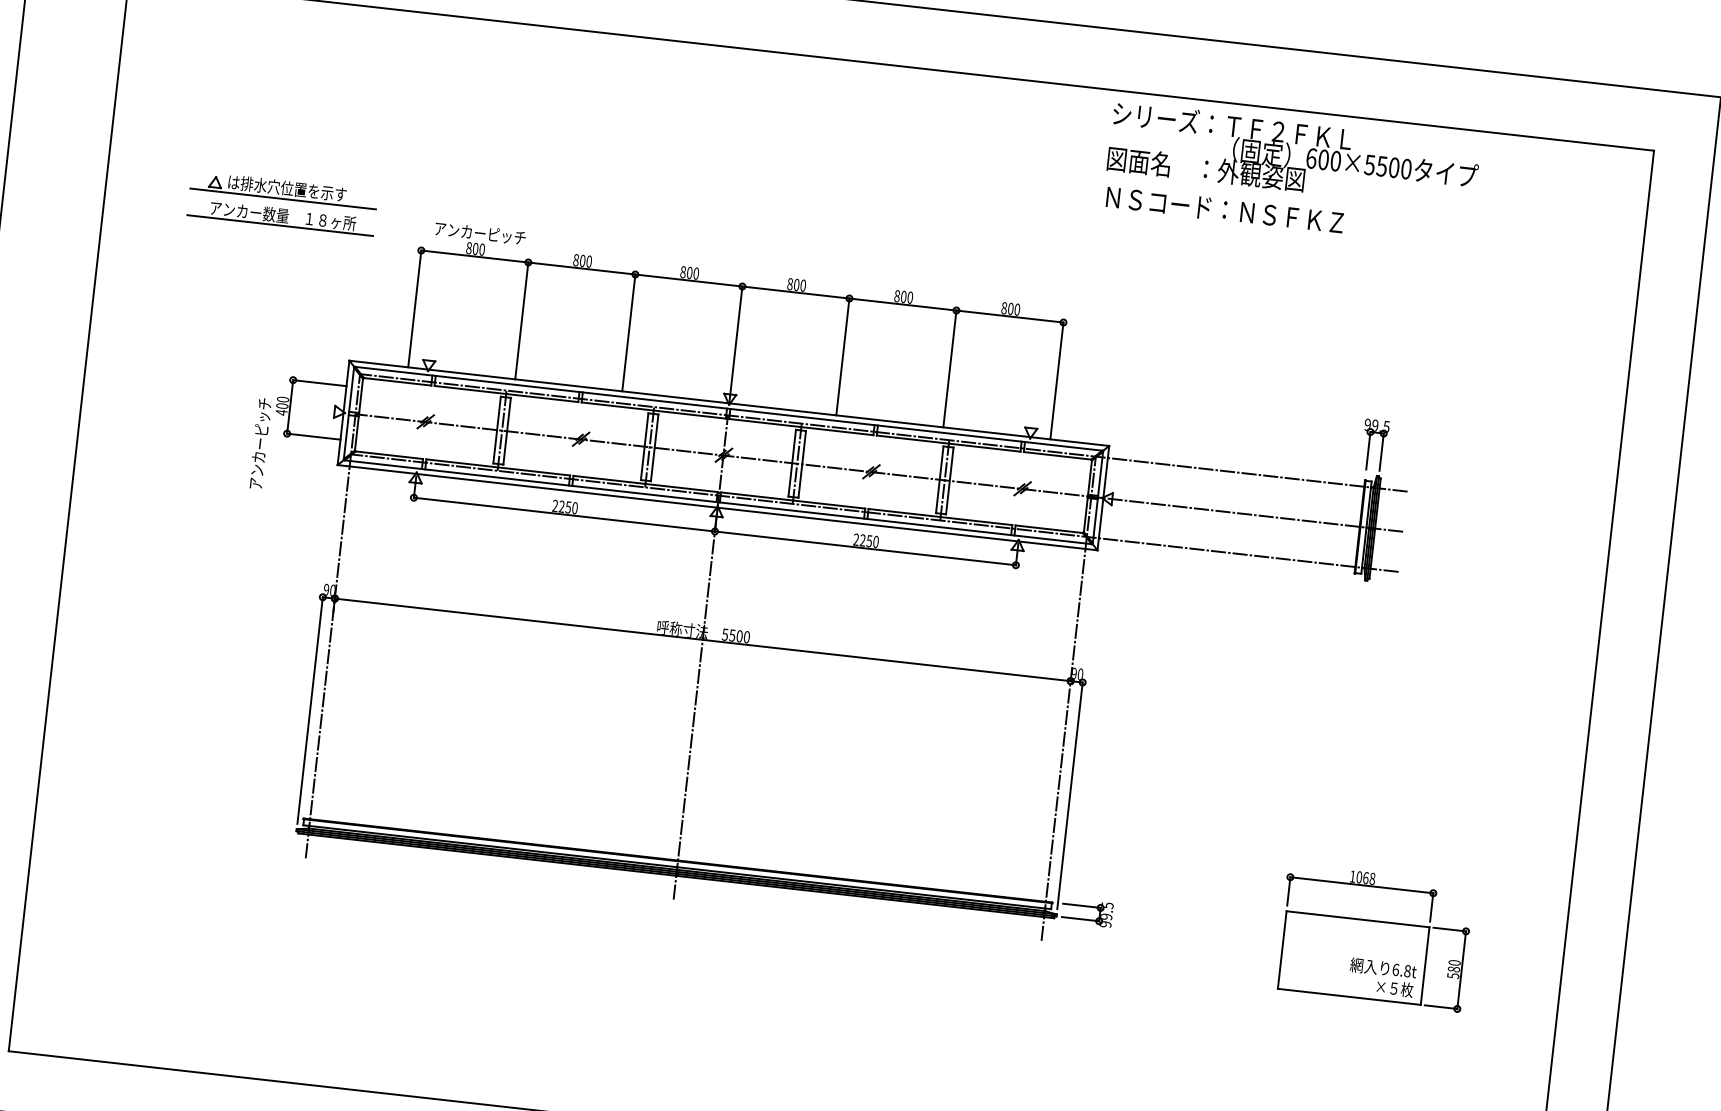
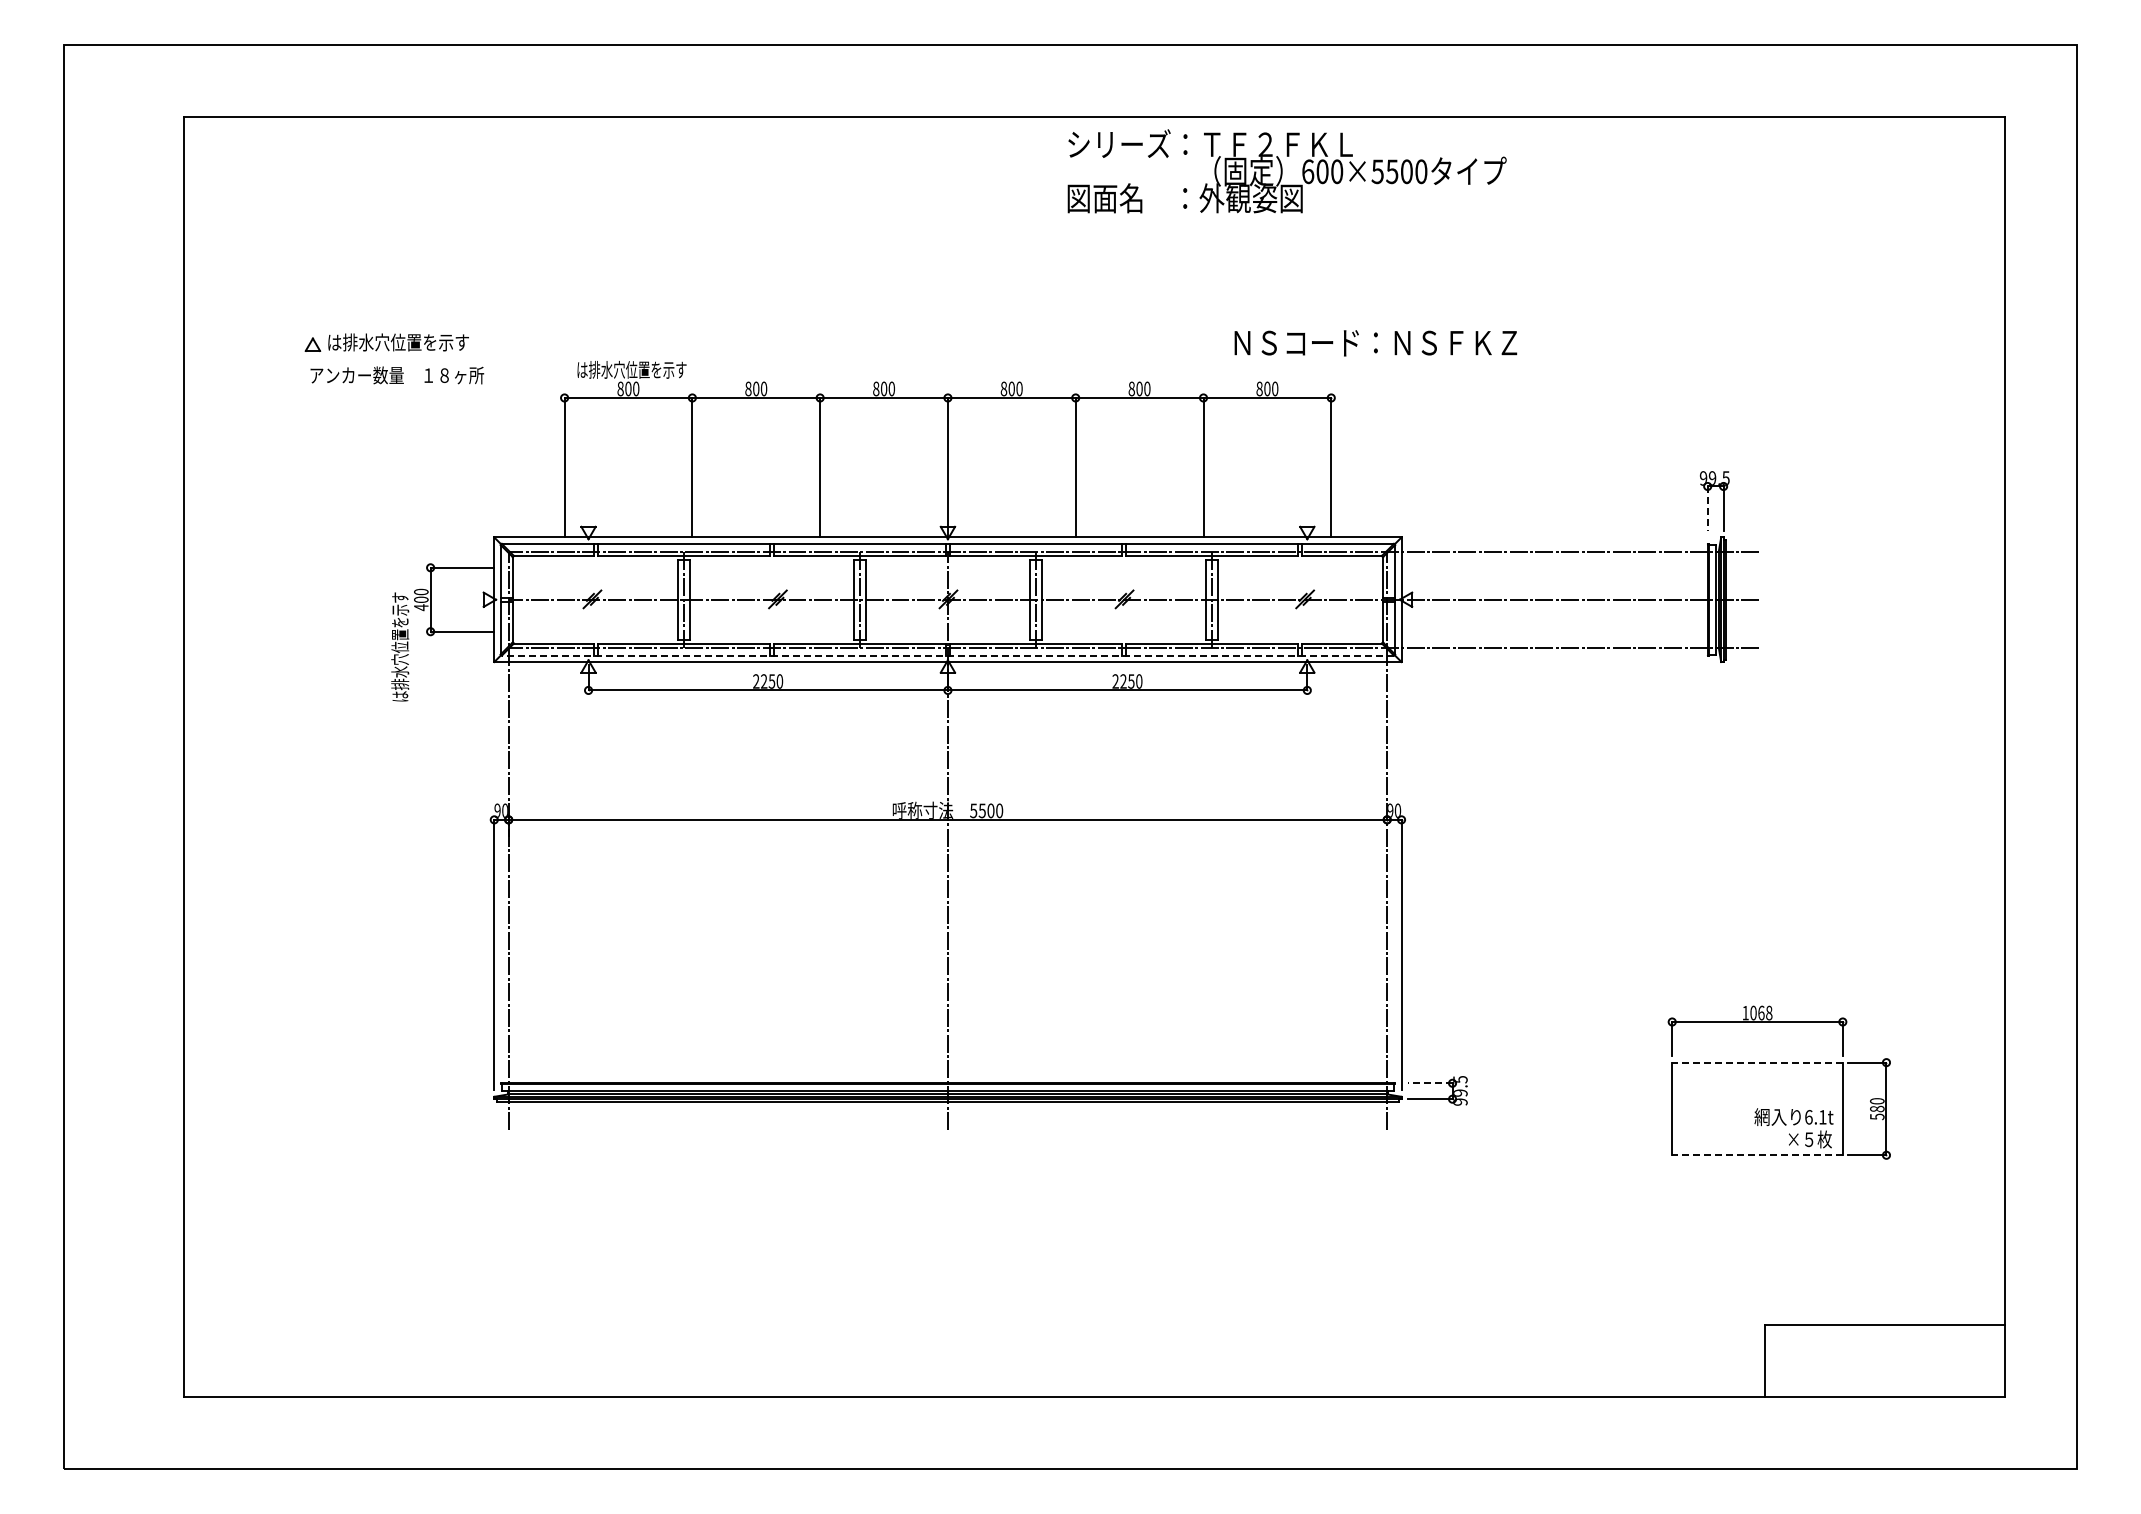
text: (1293, 156) -> (1286, 171), moved
line: (282, 198) -> (394, 355), removed
text: (1224, 210) -> (1375, 343), moved
line: (279, 225) -> (394, 387), removed
text: (480, 232) -> (631, 369), アンカーピッチ -> は排水穴位置を示す
text: (260, 443) -> (400, 646), アンカーピッチ -> は排水穴位置を示す
line: (1368, 451) -> (1707, 509), solid -> dashed
line: (717, 502) -> (947, 655), solid -> dashed
line: (1081, 905) -> (1429, 1083), solid -> dashed
line: (1358, 919) -> (1757, 1062), solid -> dashed
text: (1407, 971) -> (1822, 1117), 6.8t -> 6.1t
line: (1349, 997) -> (1757, 1155), solid -> dashed

